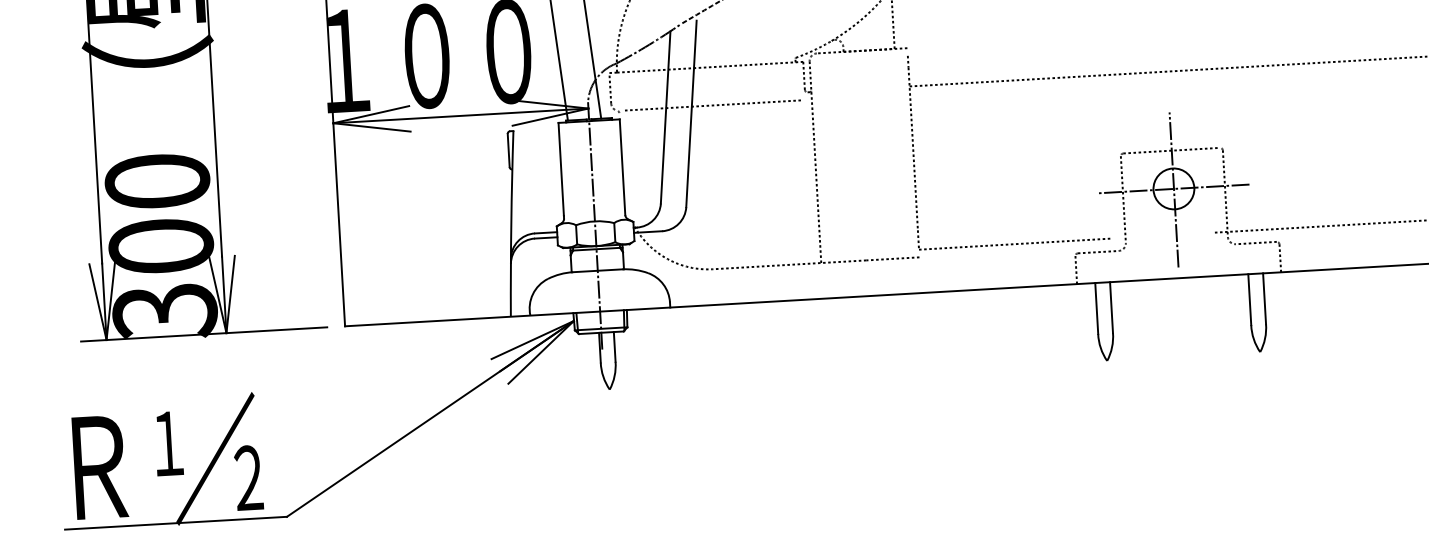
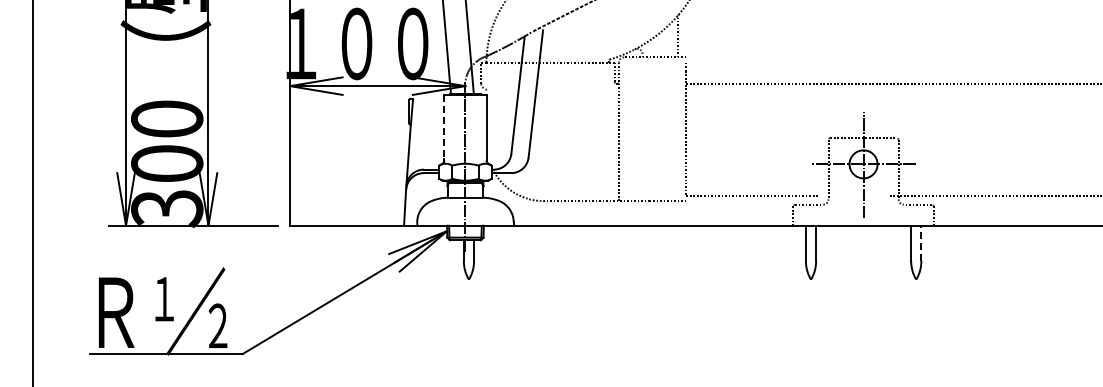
line: (710, 104) -> (549, 88), removed
line: (561, 168) -> (444, 126), solid -> dashed
line: (1264, 299) -> (921, 243), solid -> dashed

